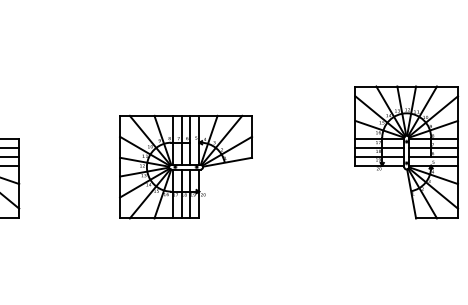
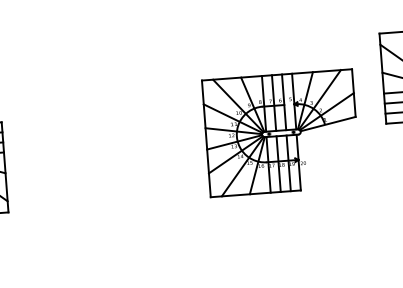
part: (185, 166) -> (280, 132), moved

